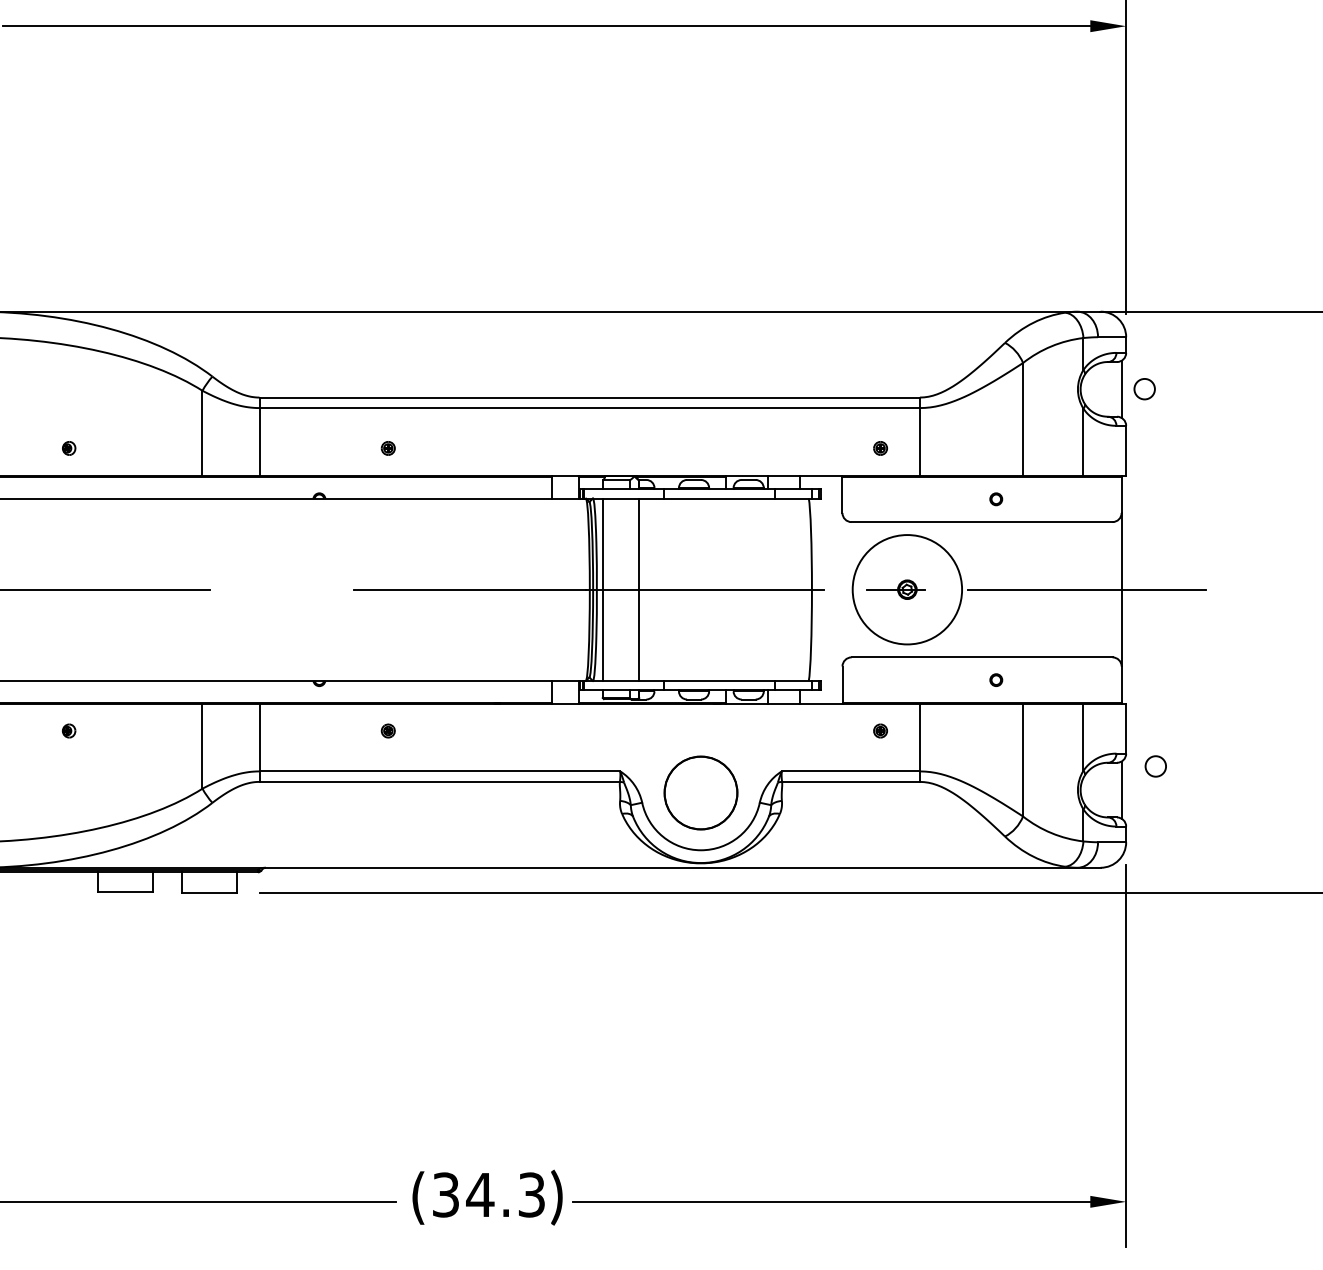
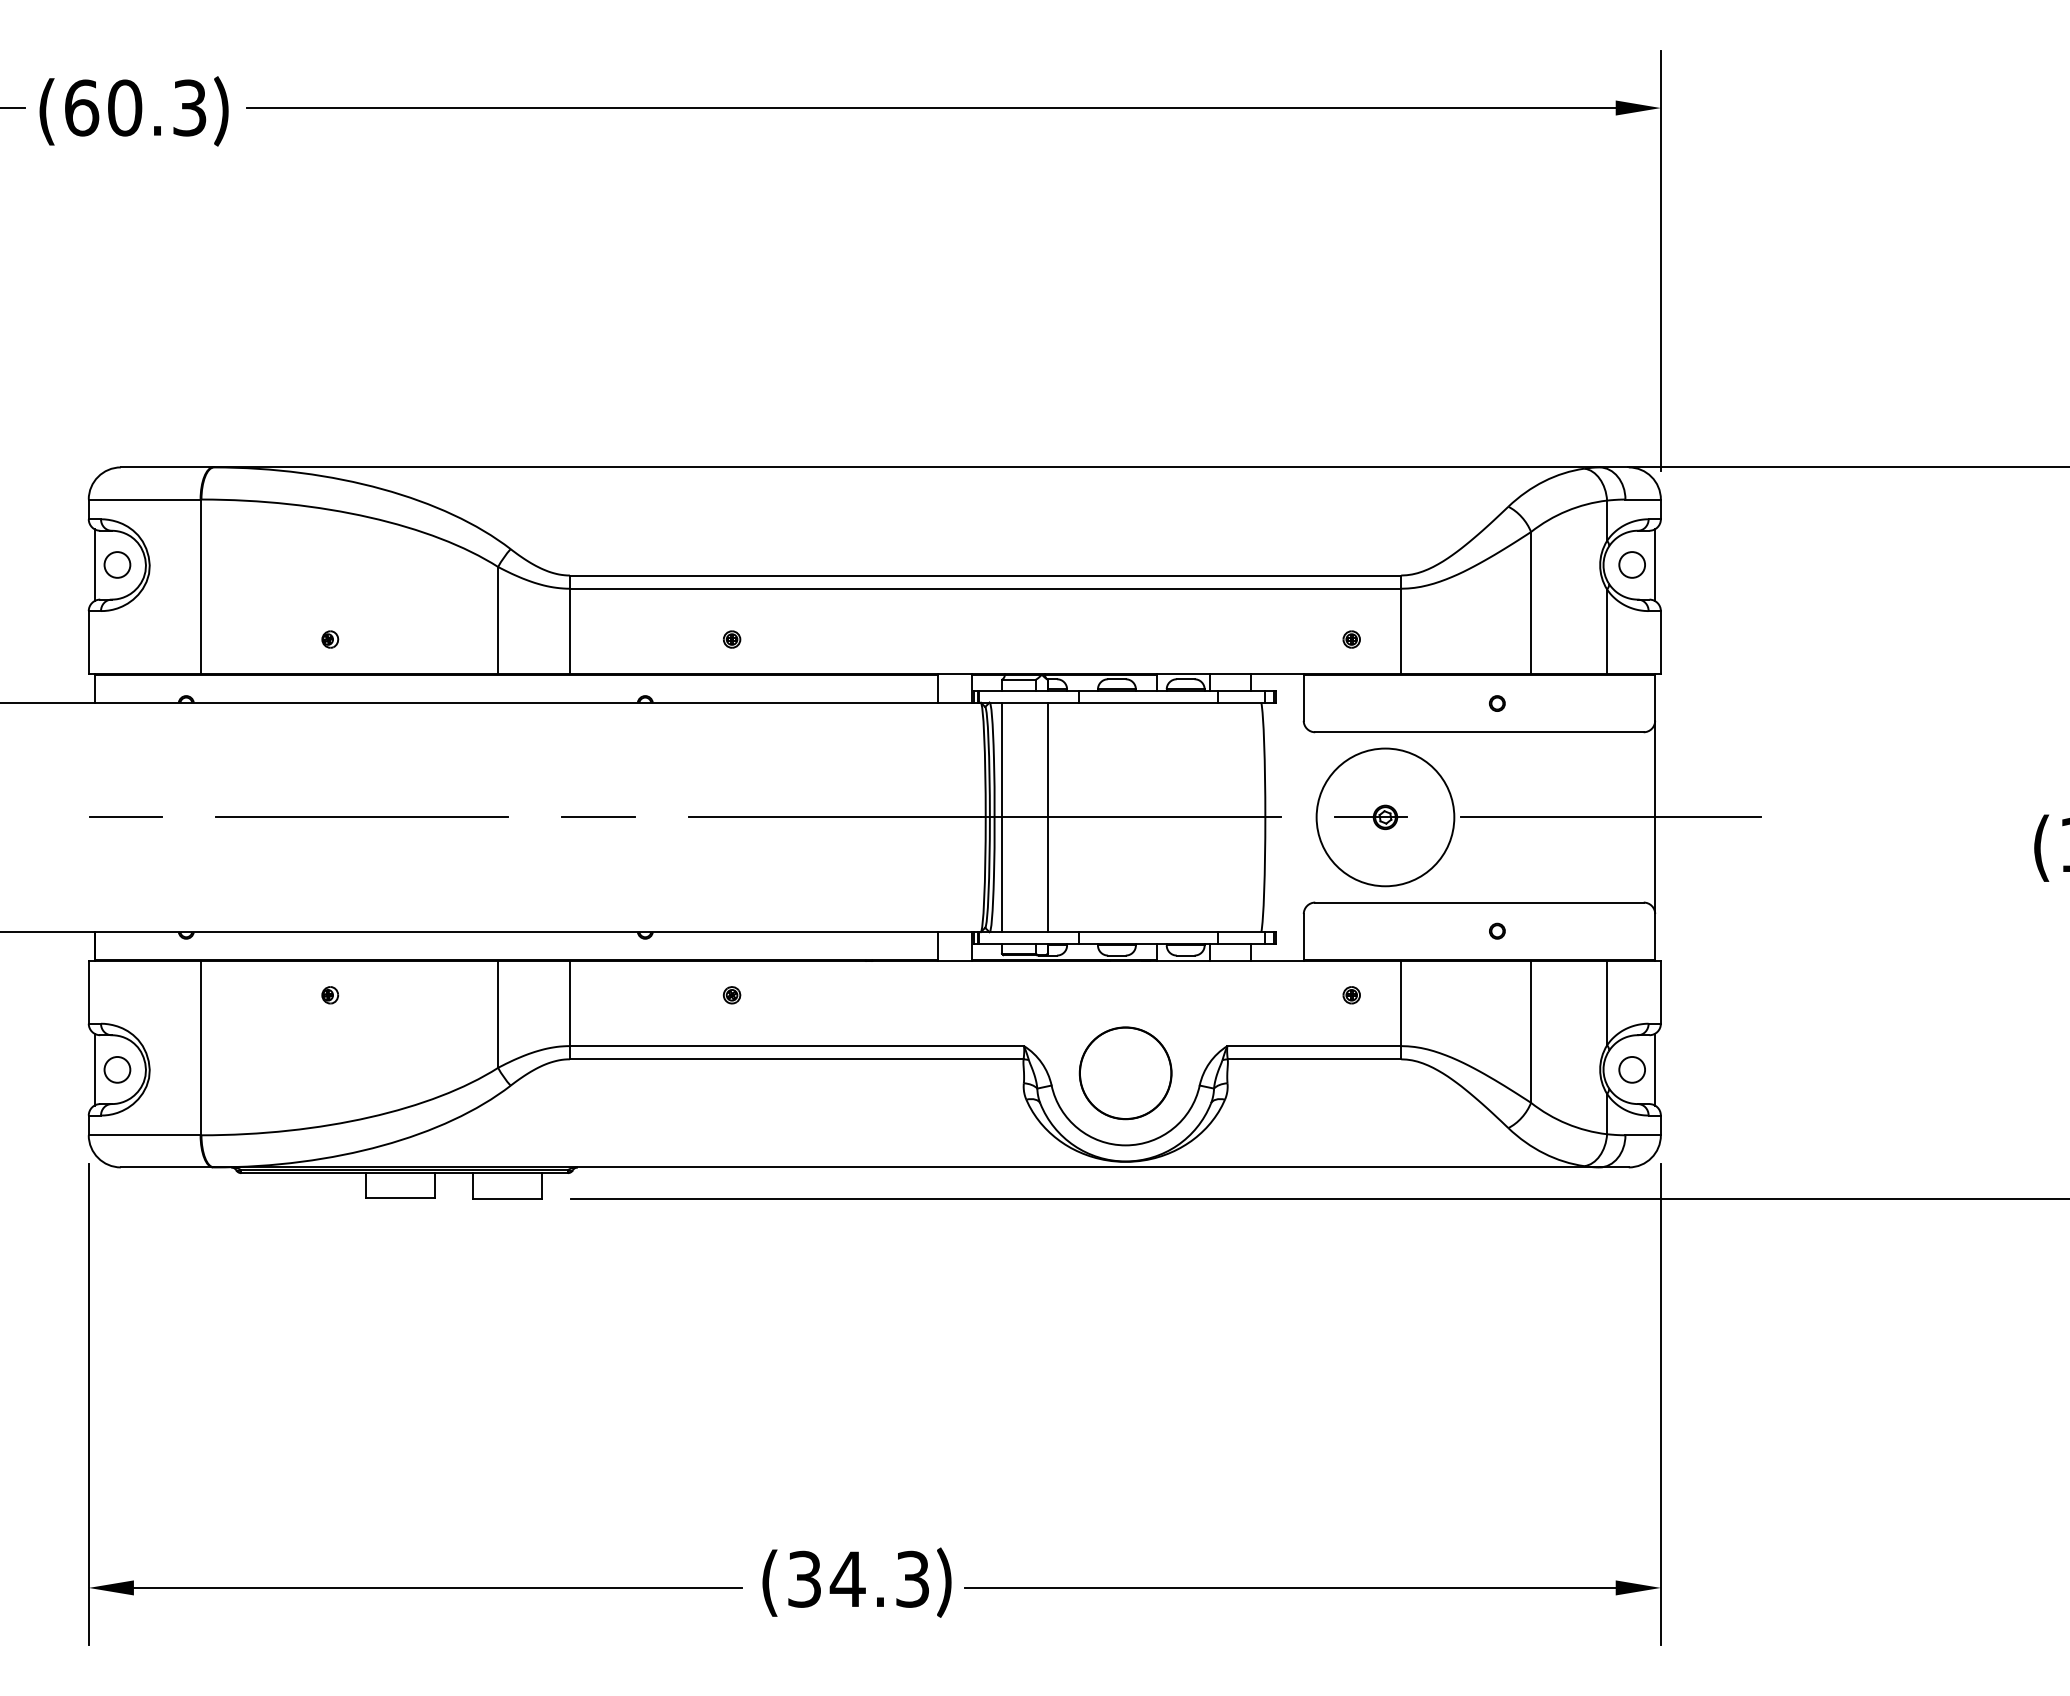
circle: (1144, 388) -> (1631, 564), moved
line: (282, 589) -> (598, 817), added
circle: (1155, 766) -> (1631, 1069), moved

